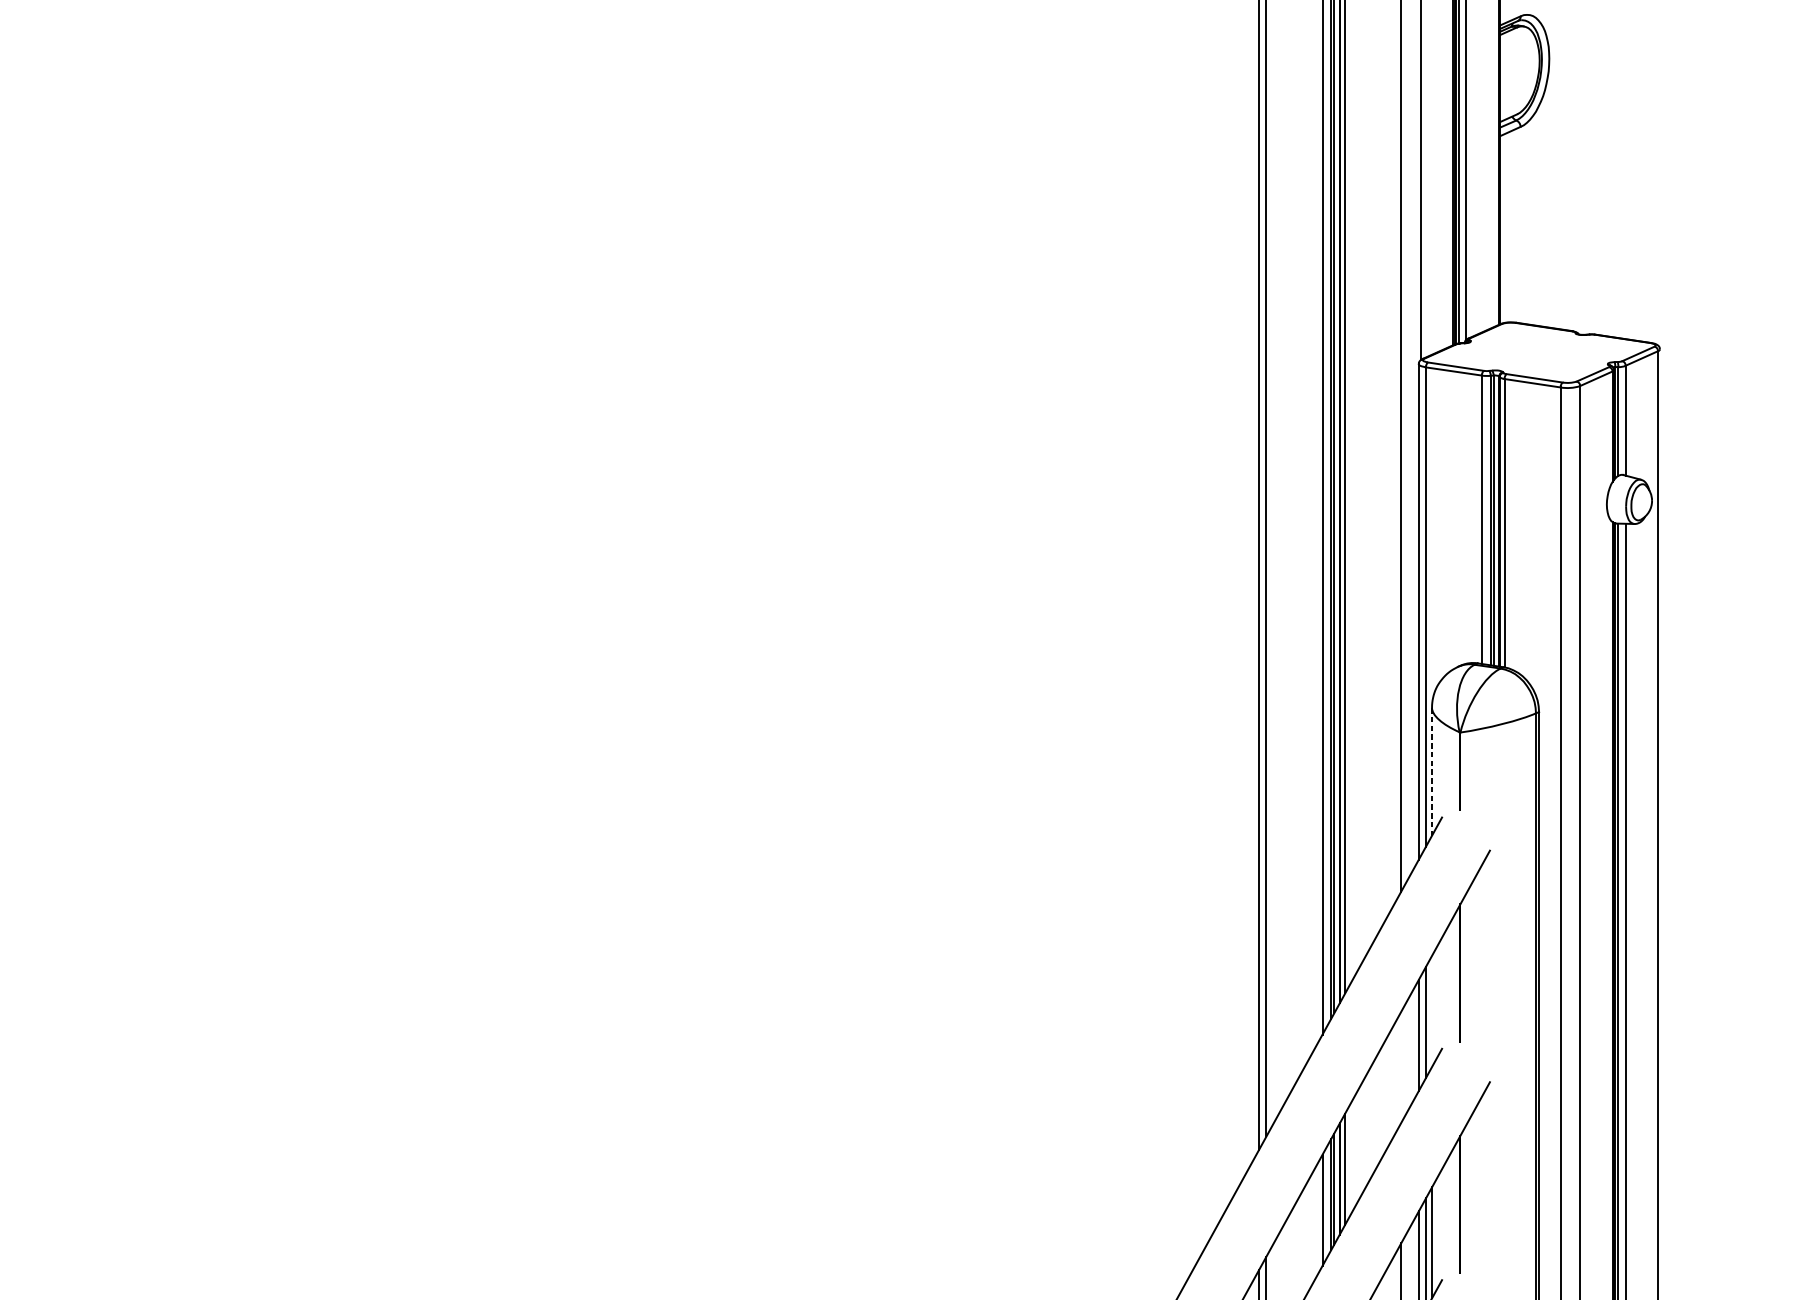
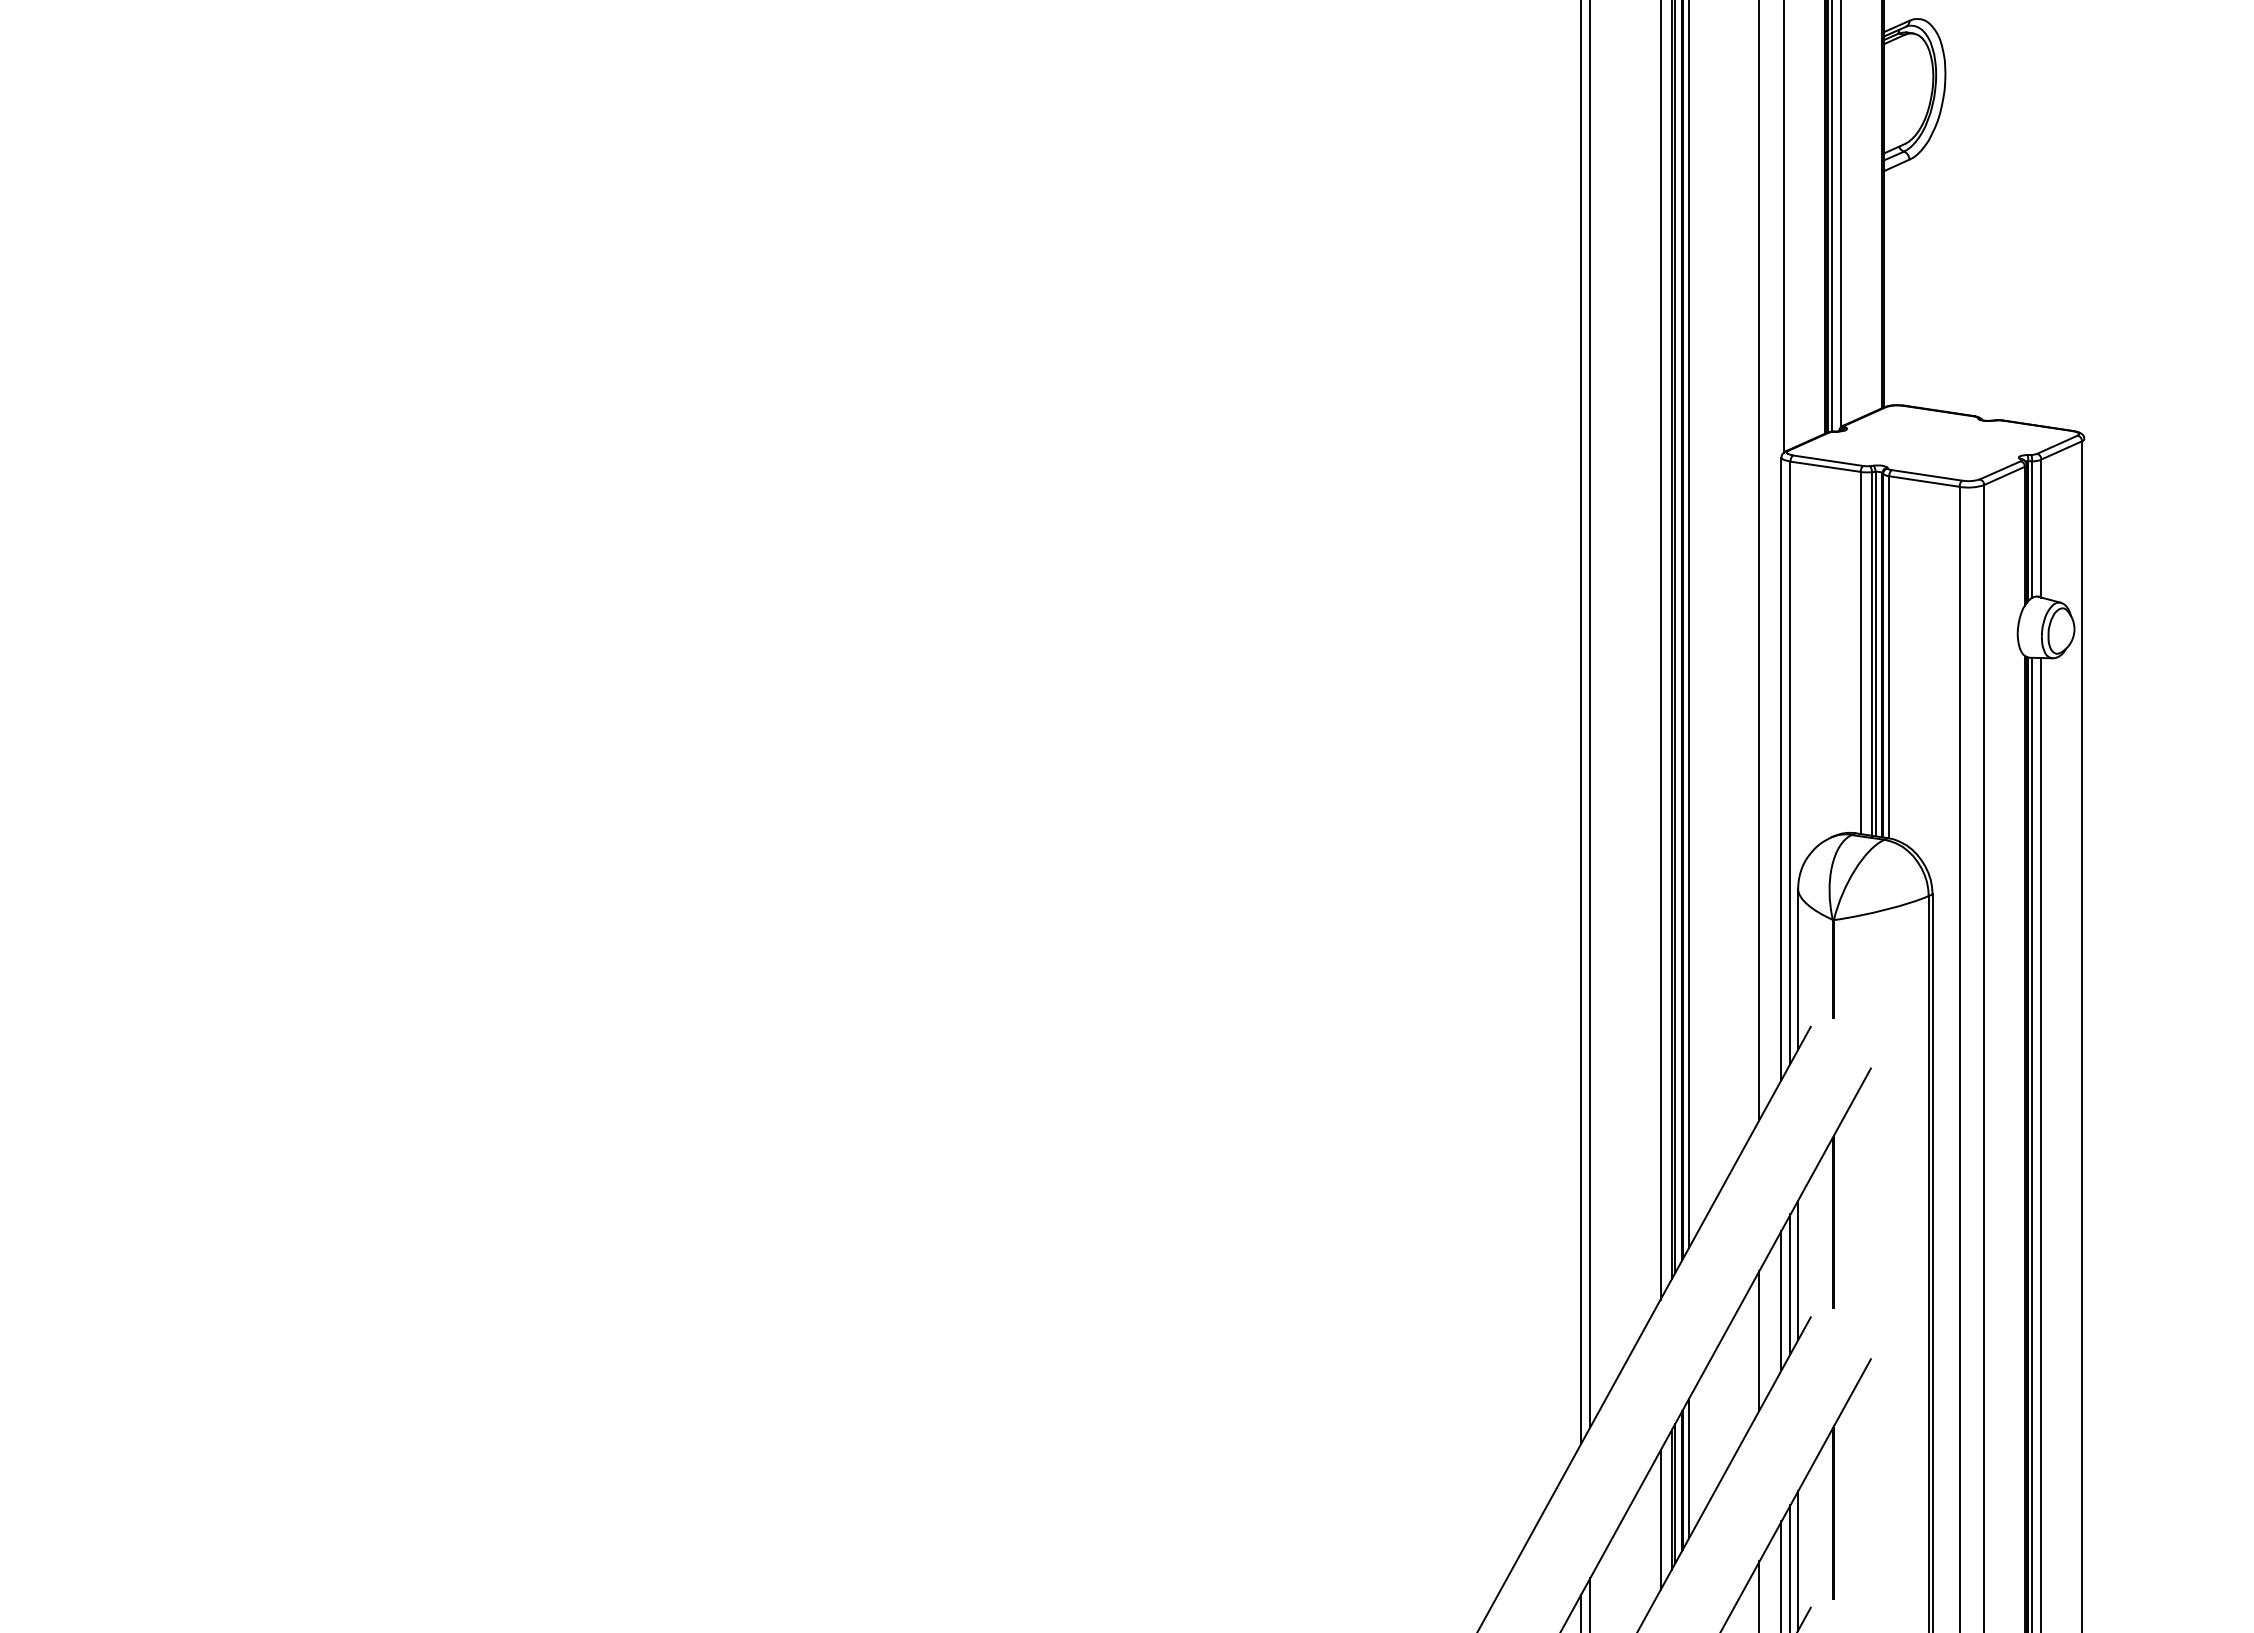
line: (1432, 772) -> (1798, 970), dashed -> solid
line: (1432, 1011) -> (1798, 1270), added
line: (1401, 1067) -> (1759, 1340), added

